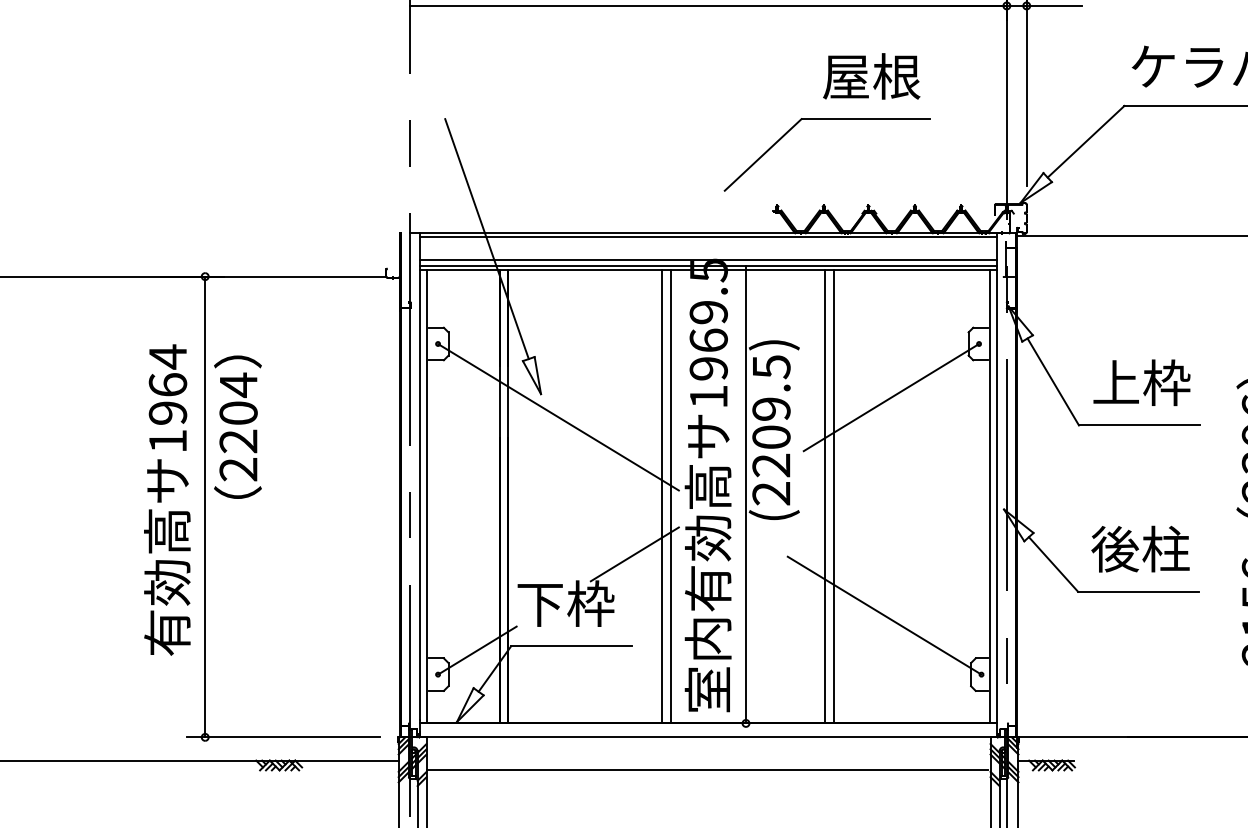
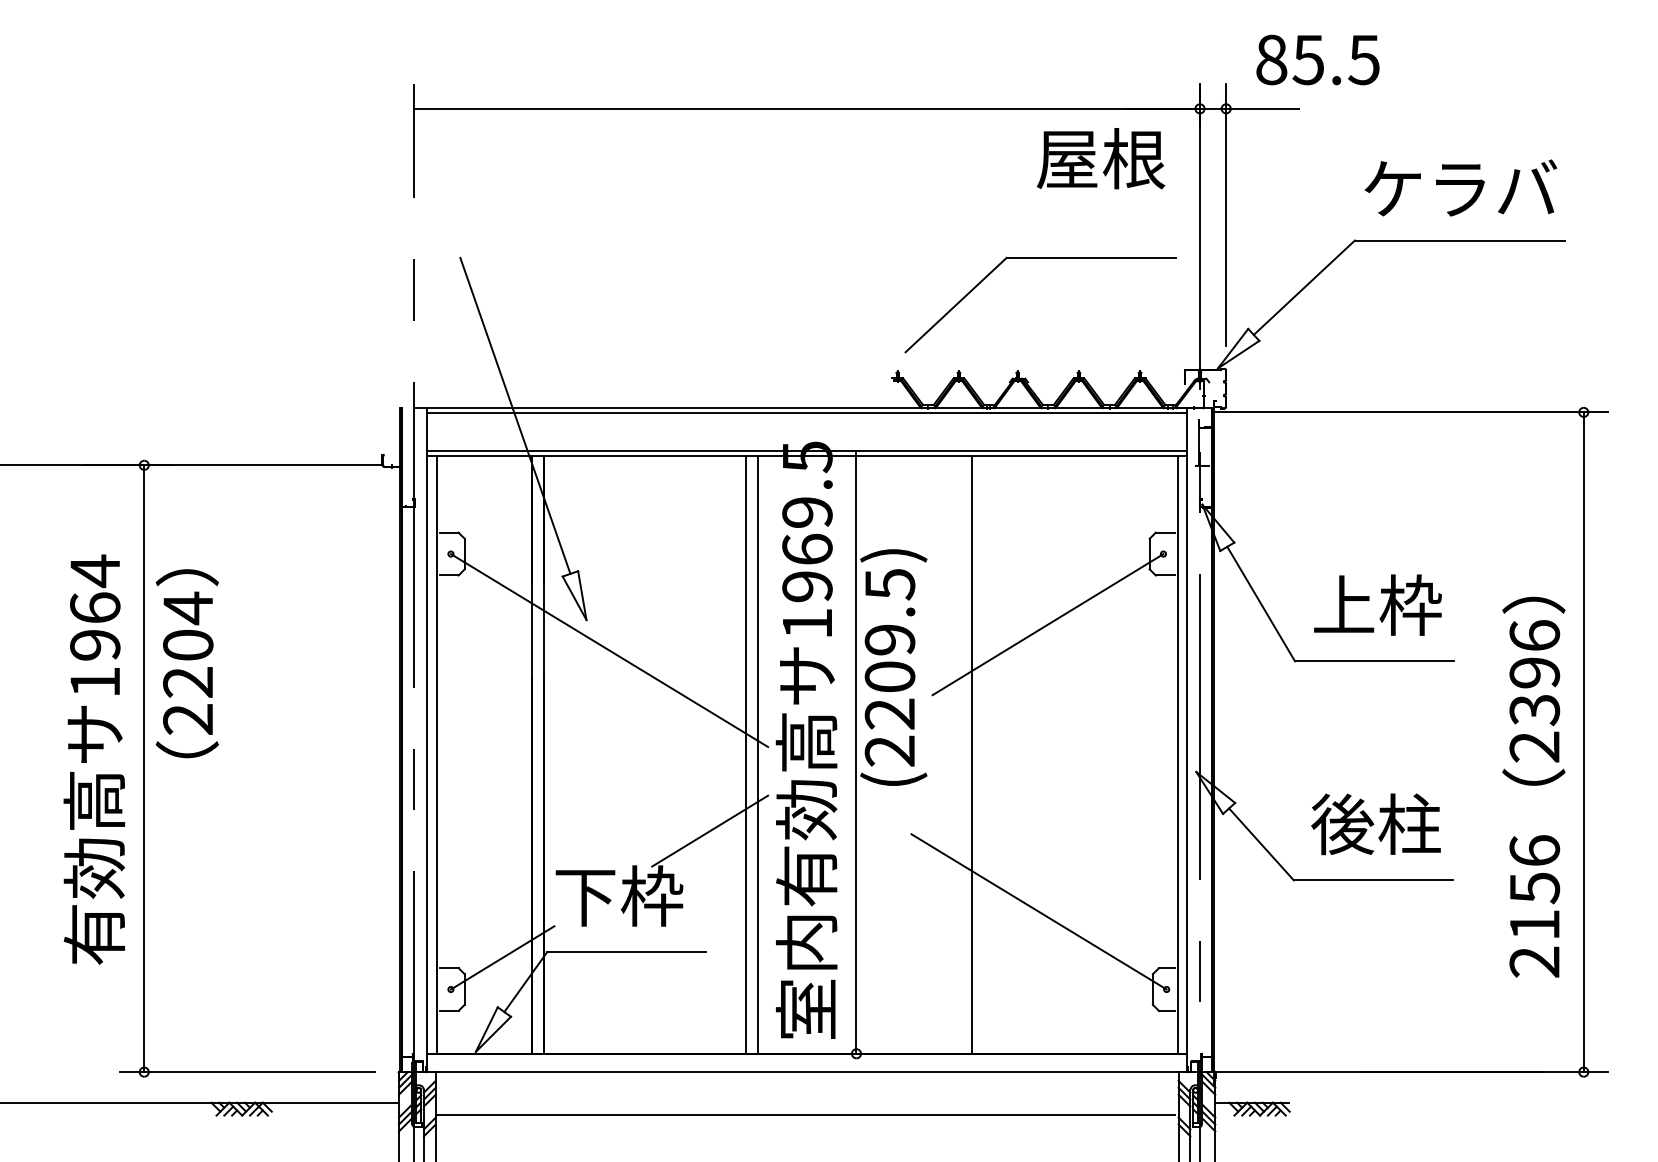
text: (871, 76) -> (1100, 158), moved
part: (827, 119) -> (1040, 258), moved
line: (708, 260) -> (807, 443), removed
line: (824, 496) -> (960, 754), removed

